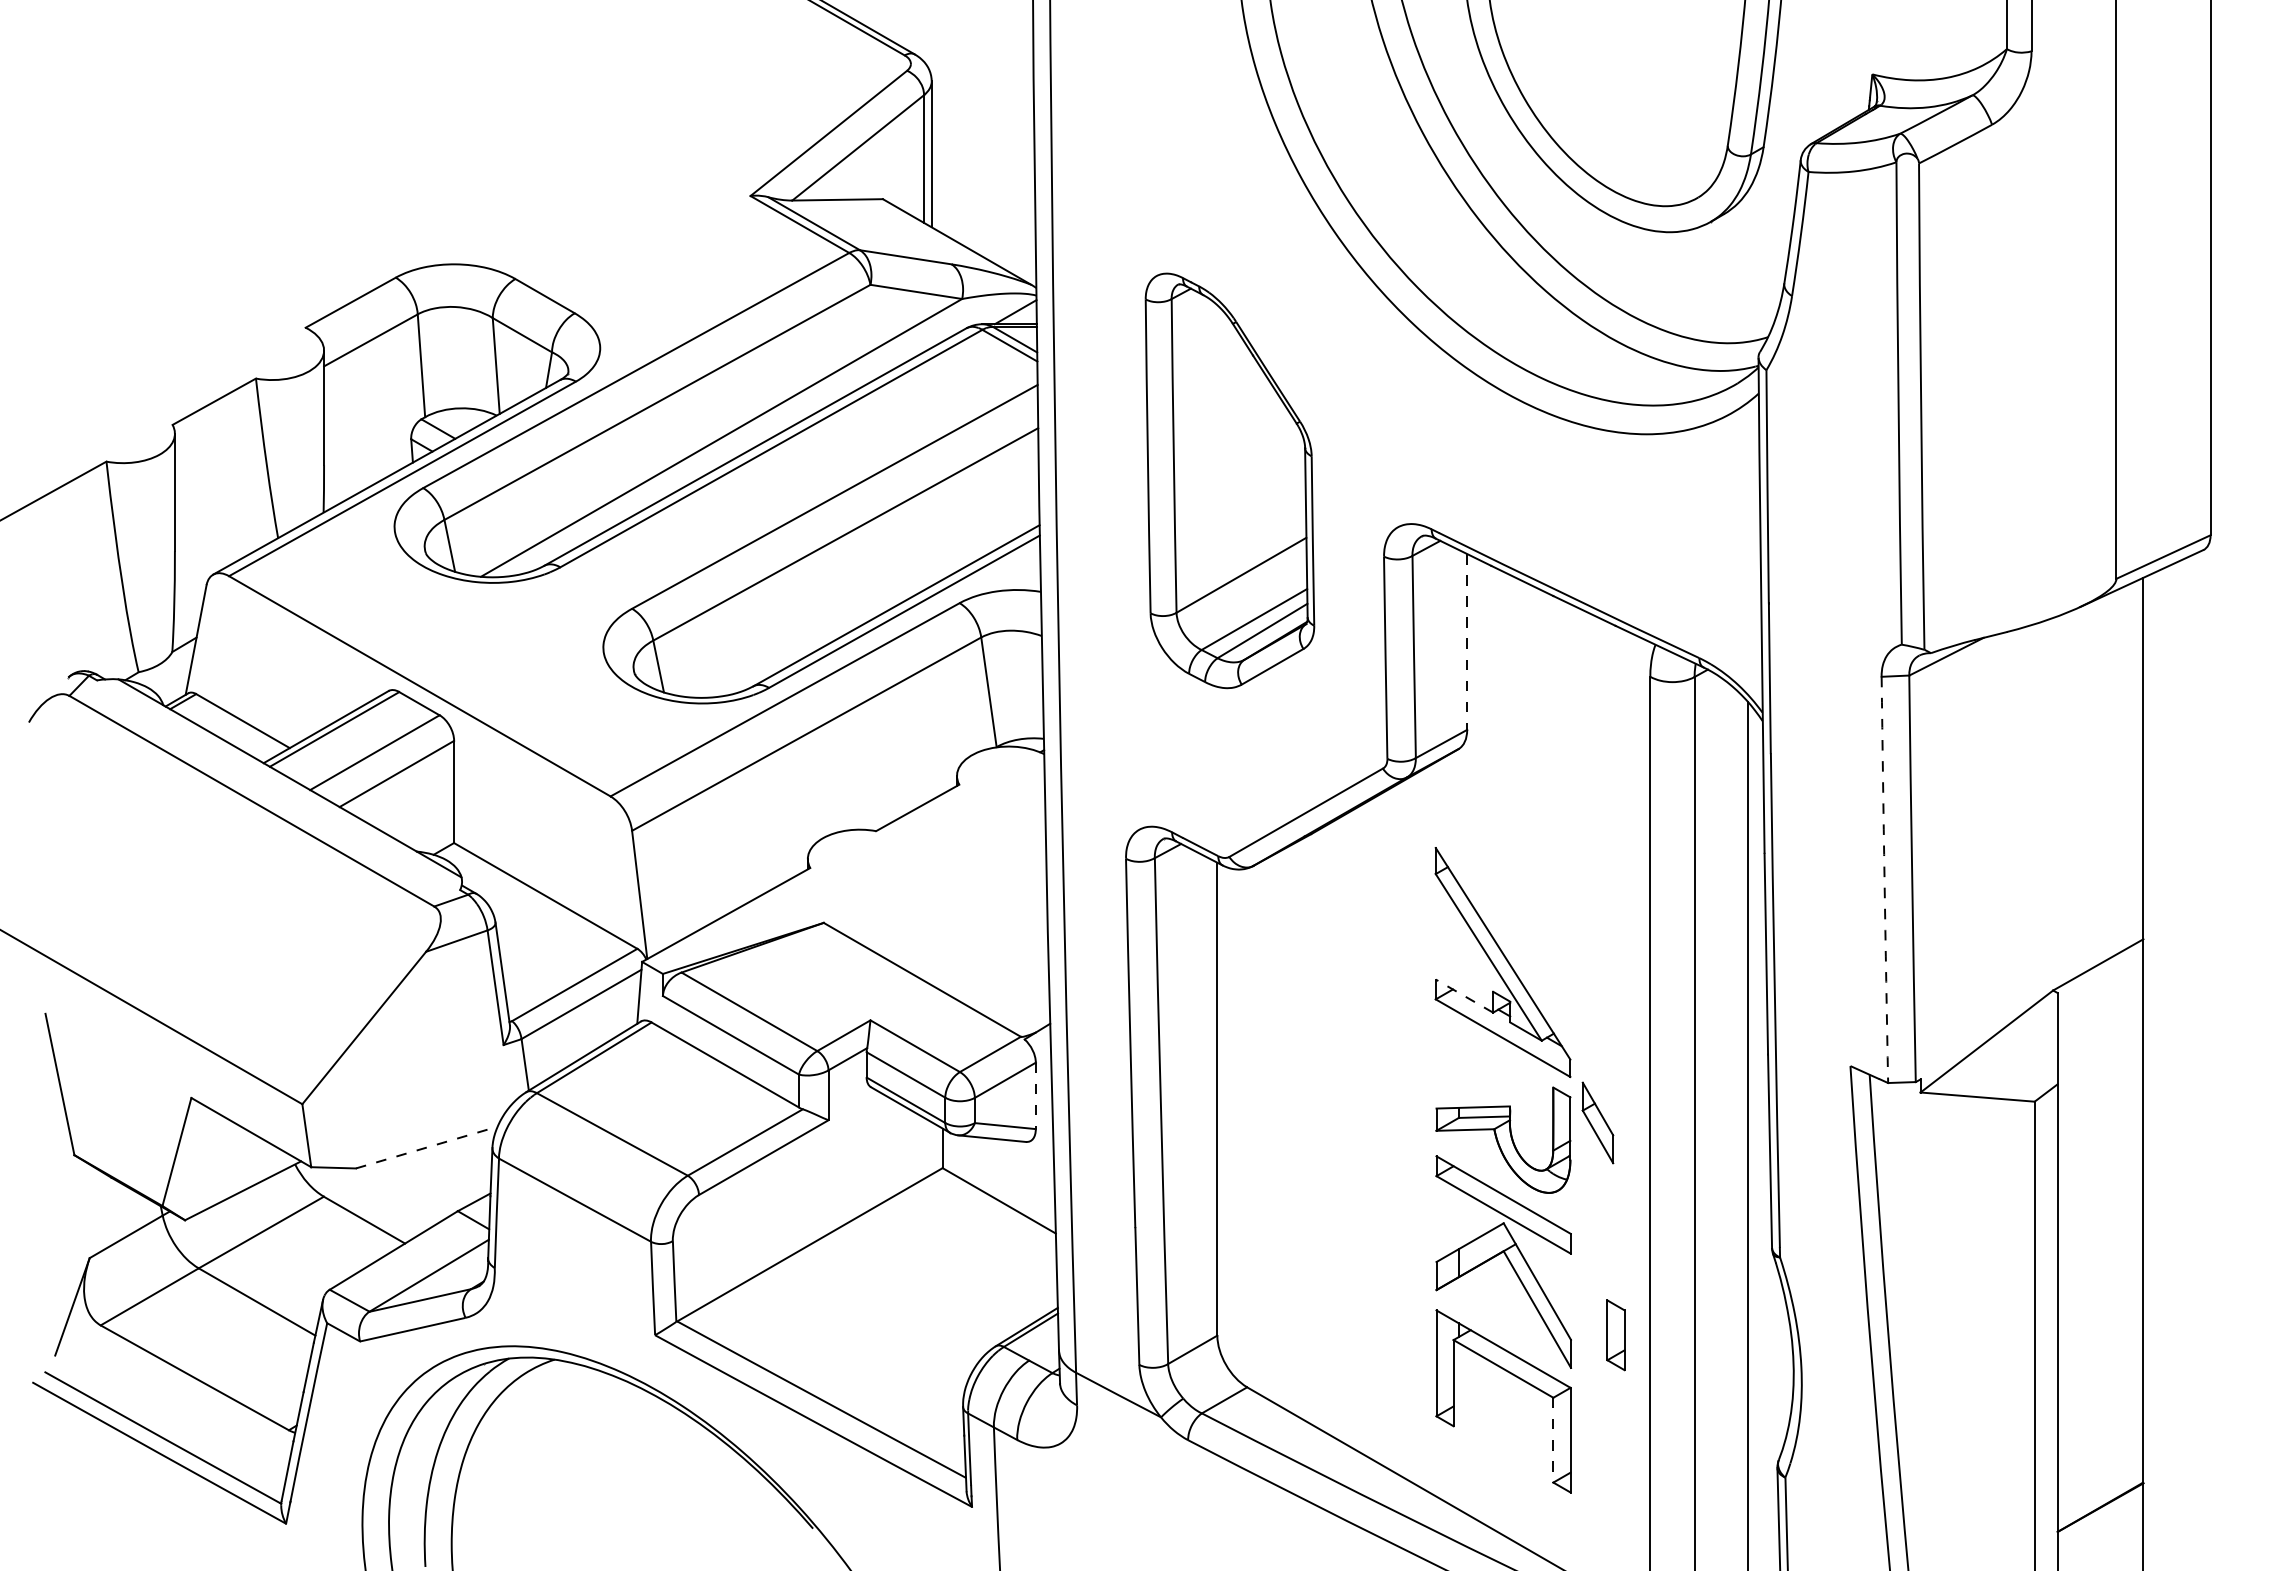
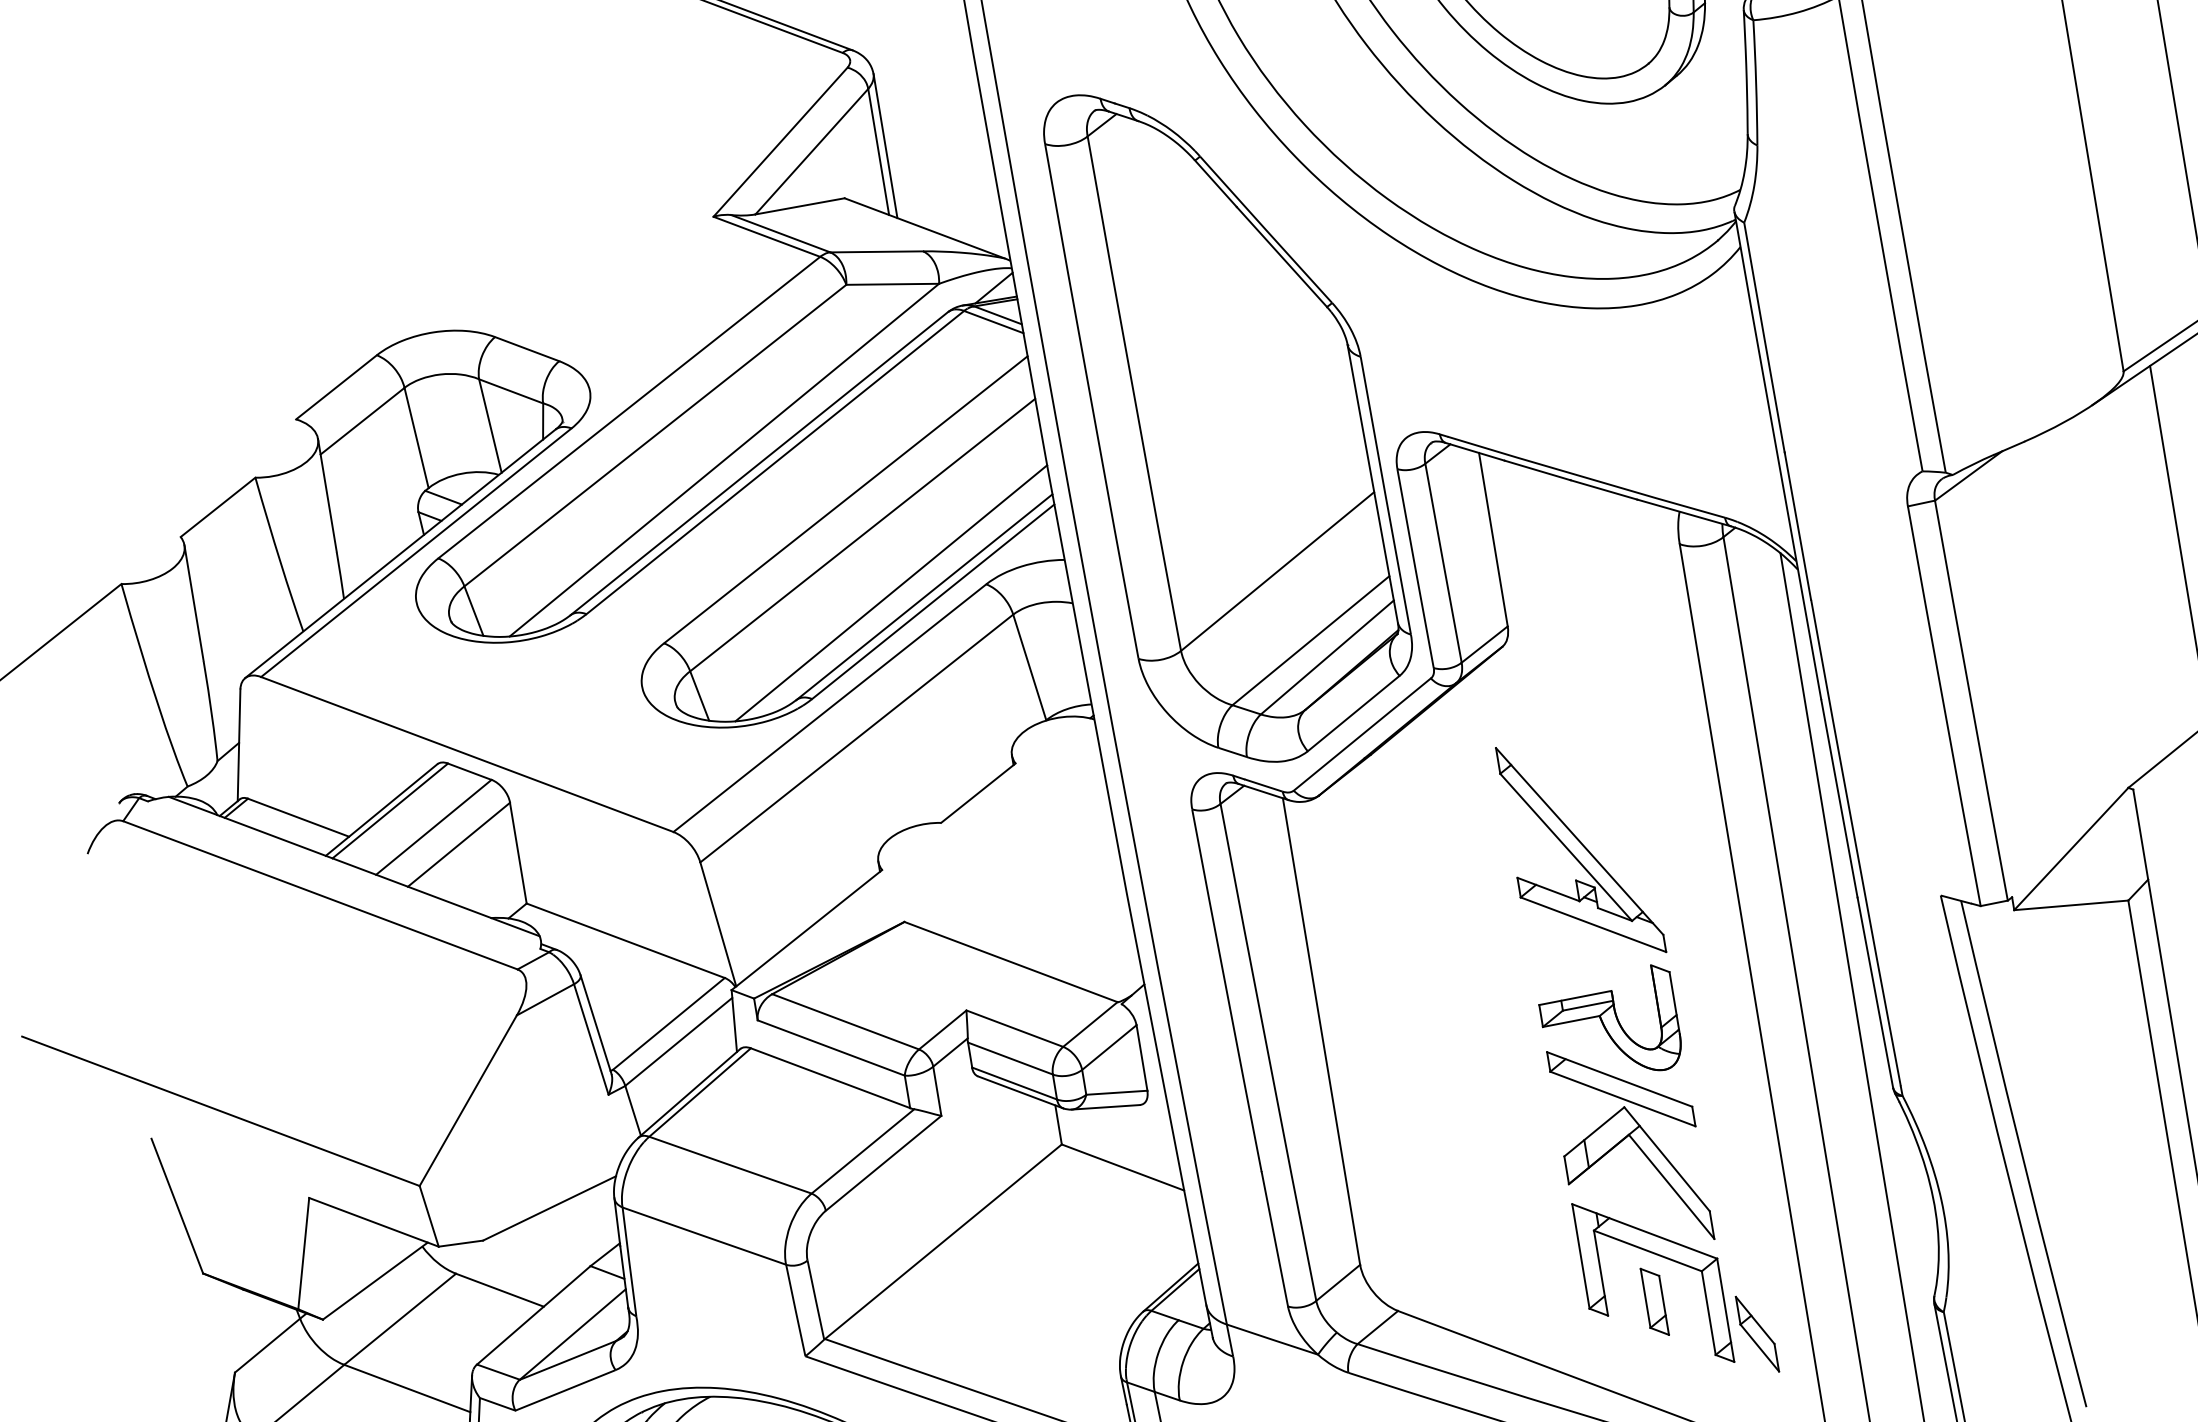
part: (1229, 480) -> (1232, 419), size x1.67
line: (864, 596) -> (891, 593), added
line: (1467, 641) -> (1493, 539), dashed -> solid
arc: (1884, 879) -> (1943, 705), dashed -> solid
line: (1464, 995) -> (1548, 888), dashed -> solid
line: (1035, 1096) -> (1141, 1058), dashed -> solid
part: (1597, 1122) -> (1756, 1333), moved
line: (426, 1147) -> (549, 1208), dashed -> solid
part: (1615, 1335) -> (1654, 1302), moved
line: (1553, 1440) -> (1708, 1313), dashed -> solid

